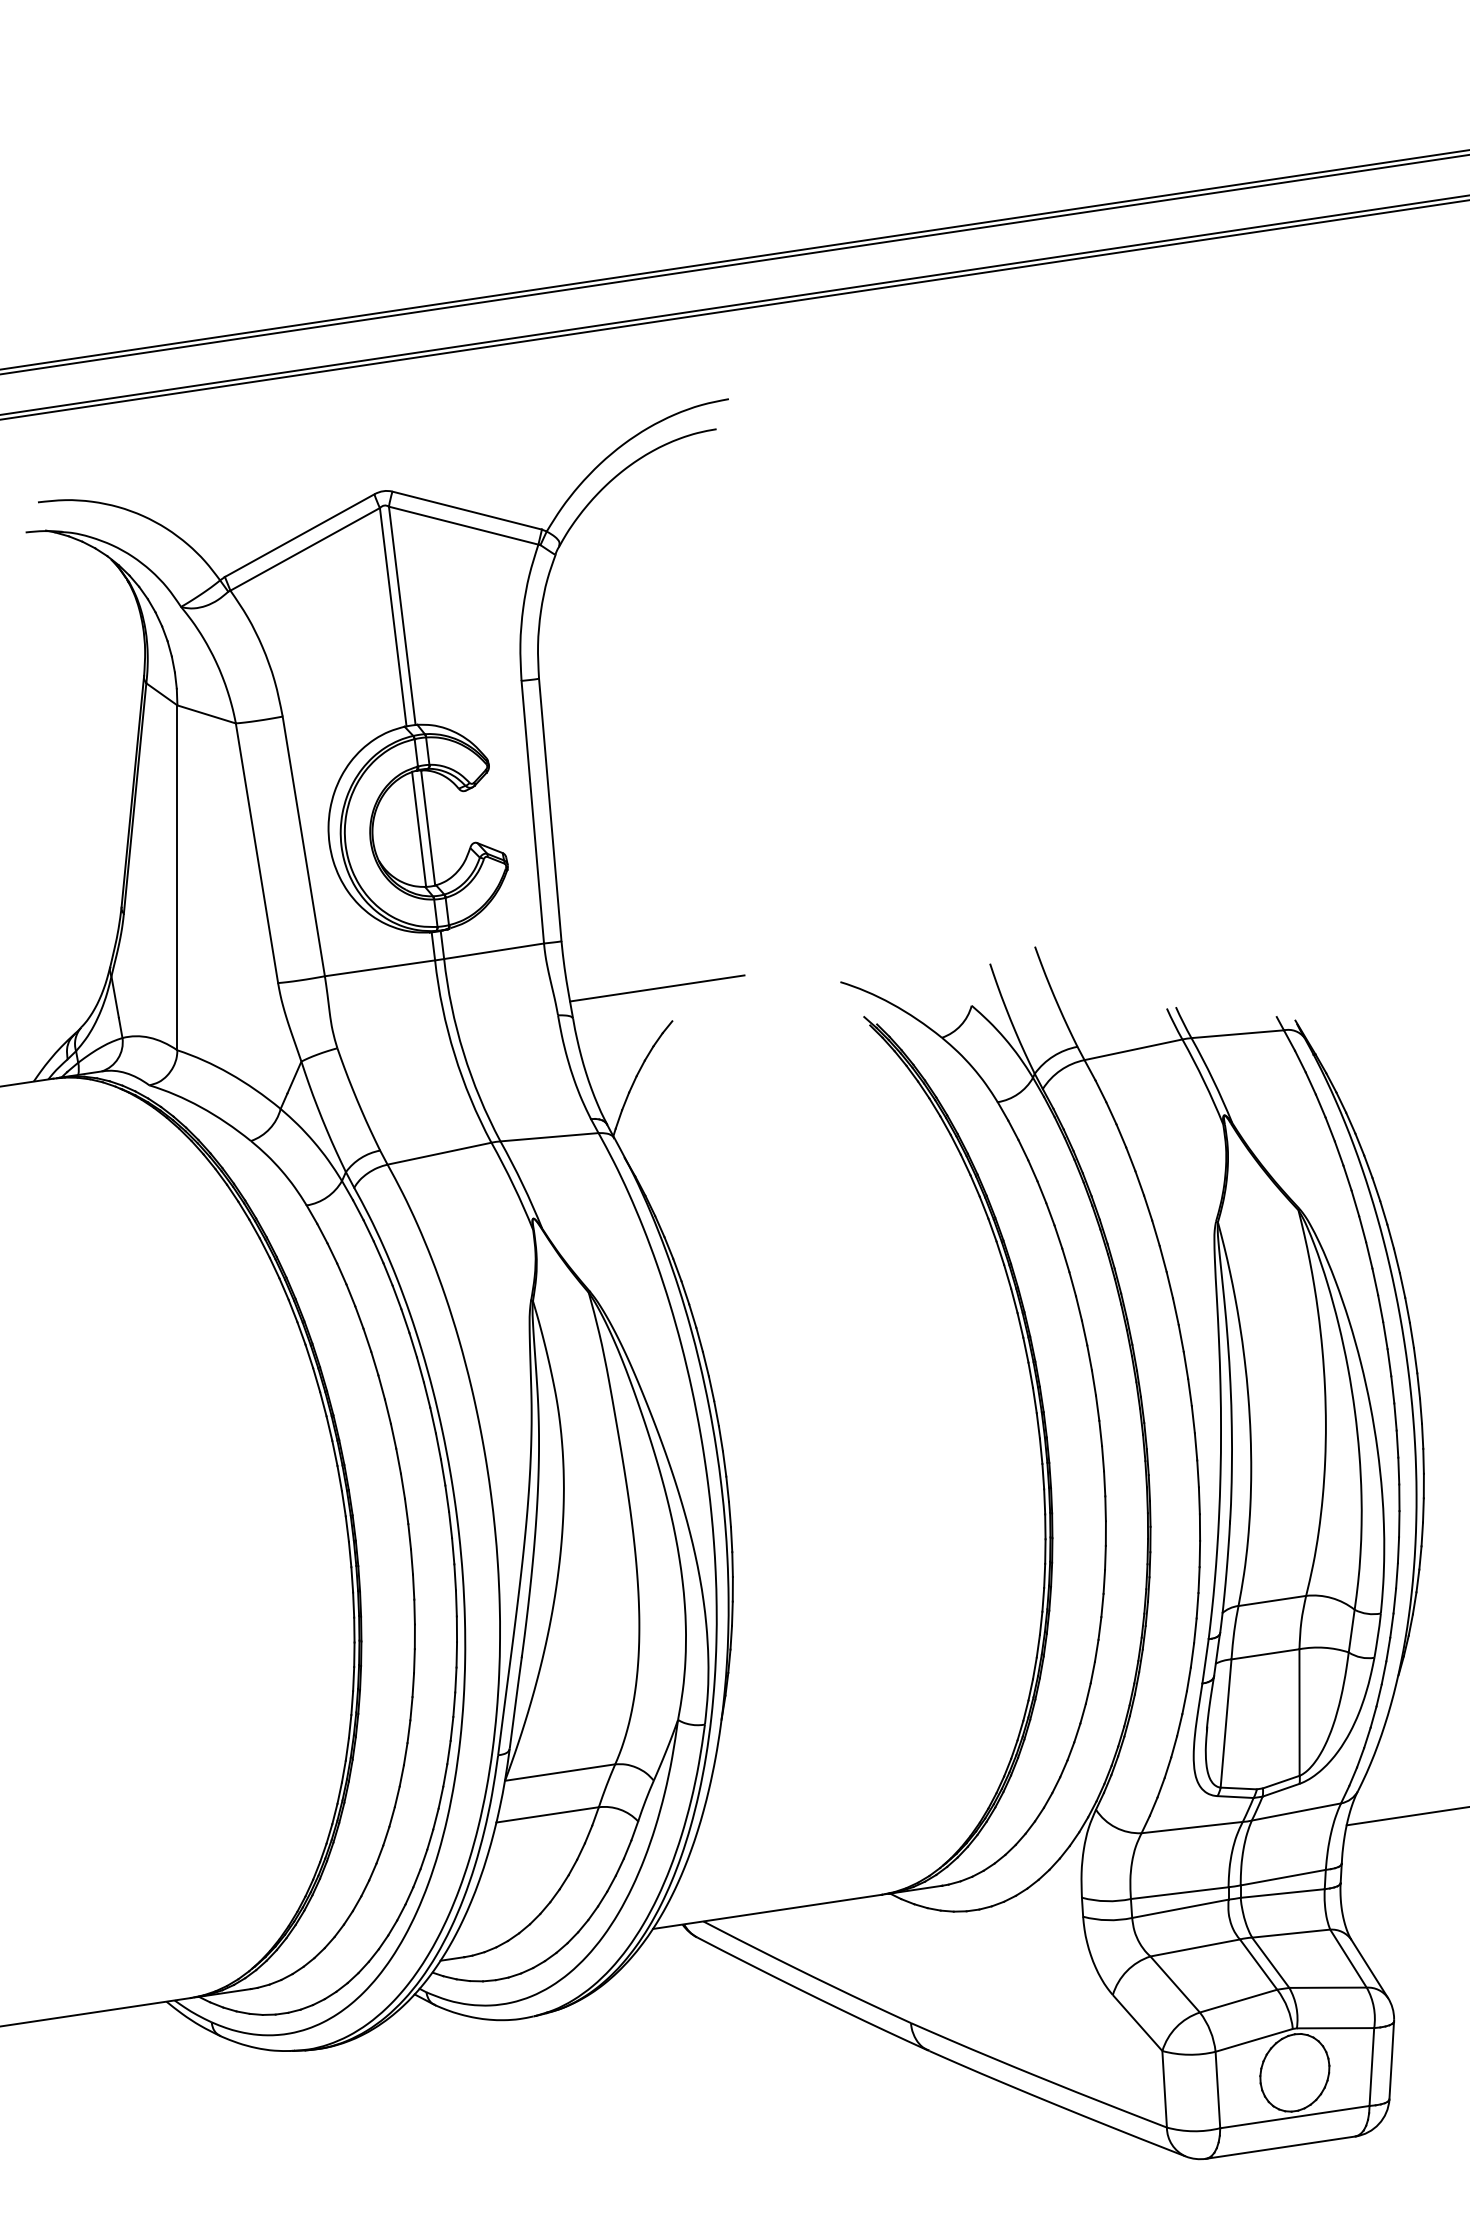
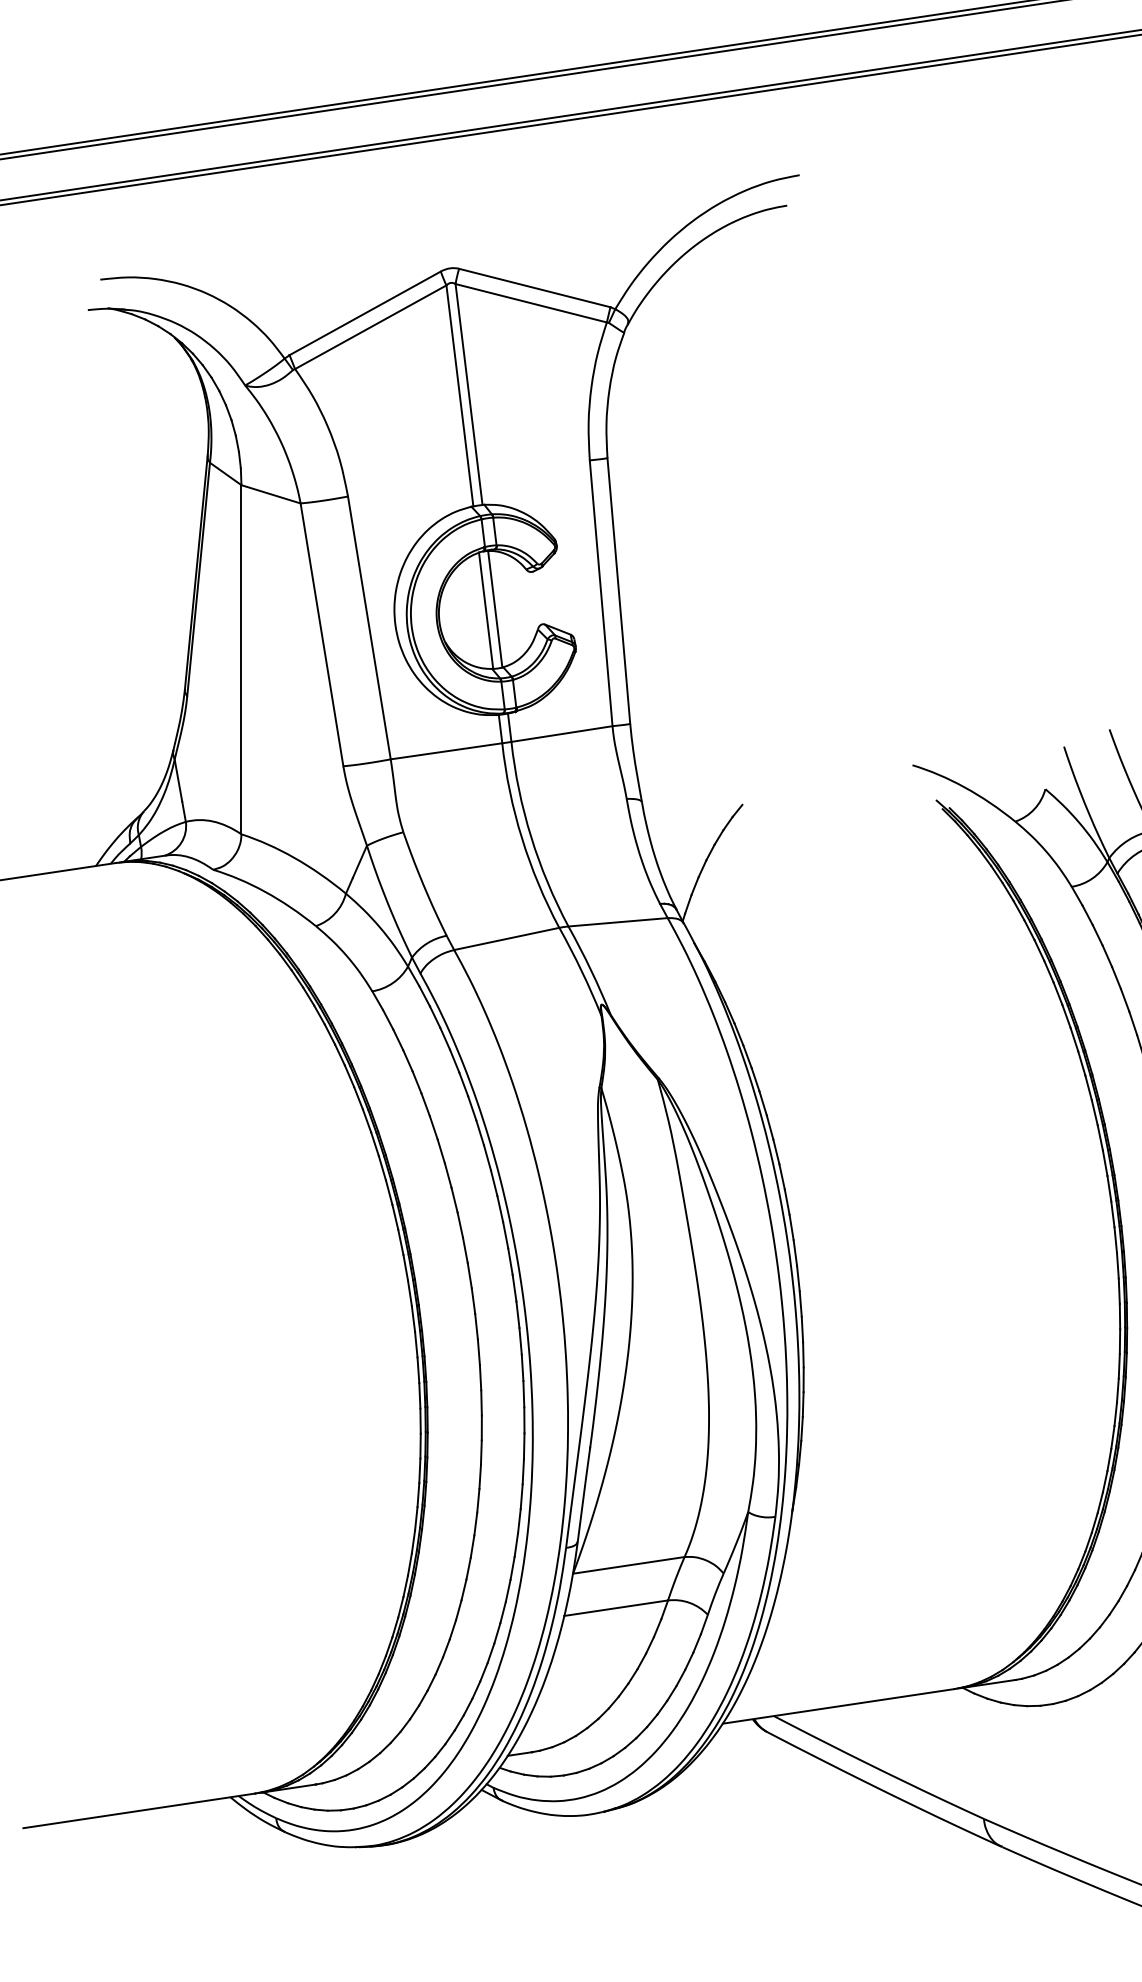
line: (657, 988) -> (727, 771), removed

